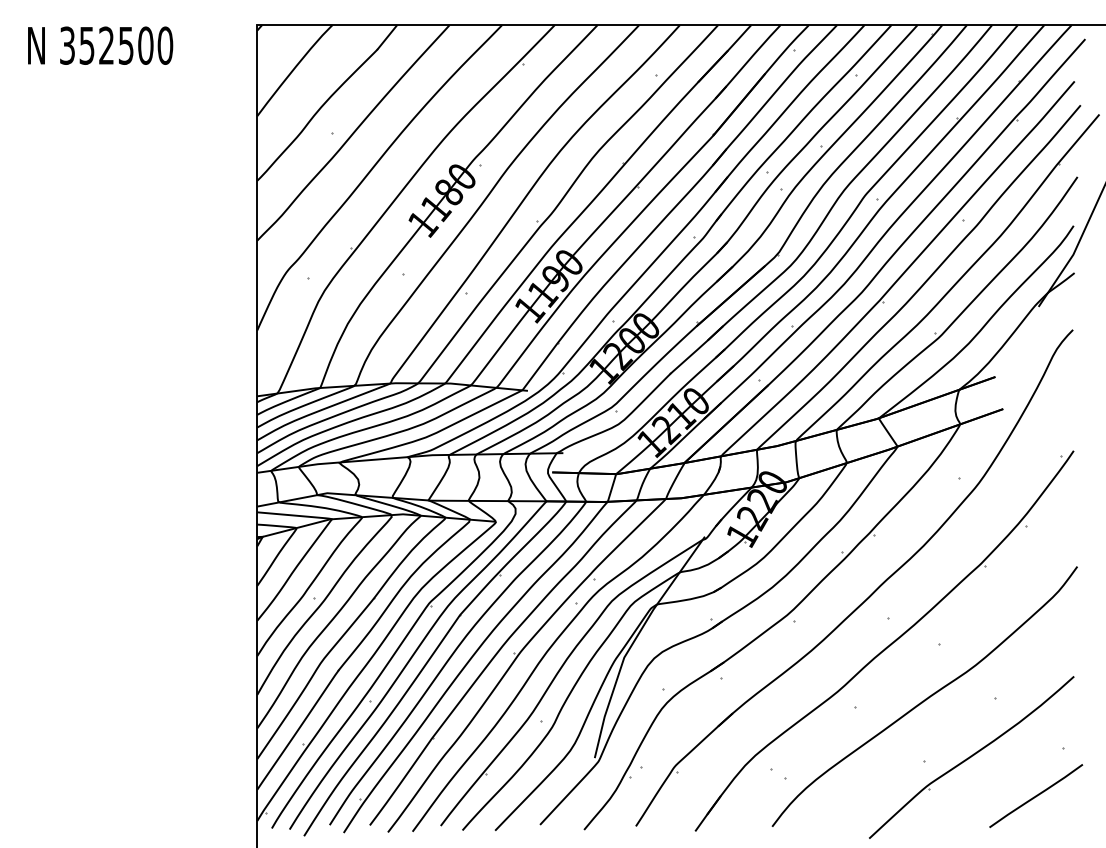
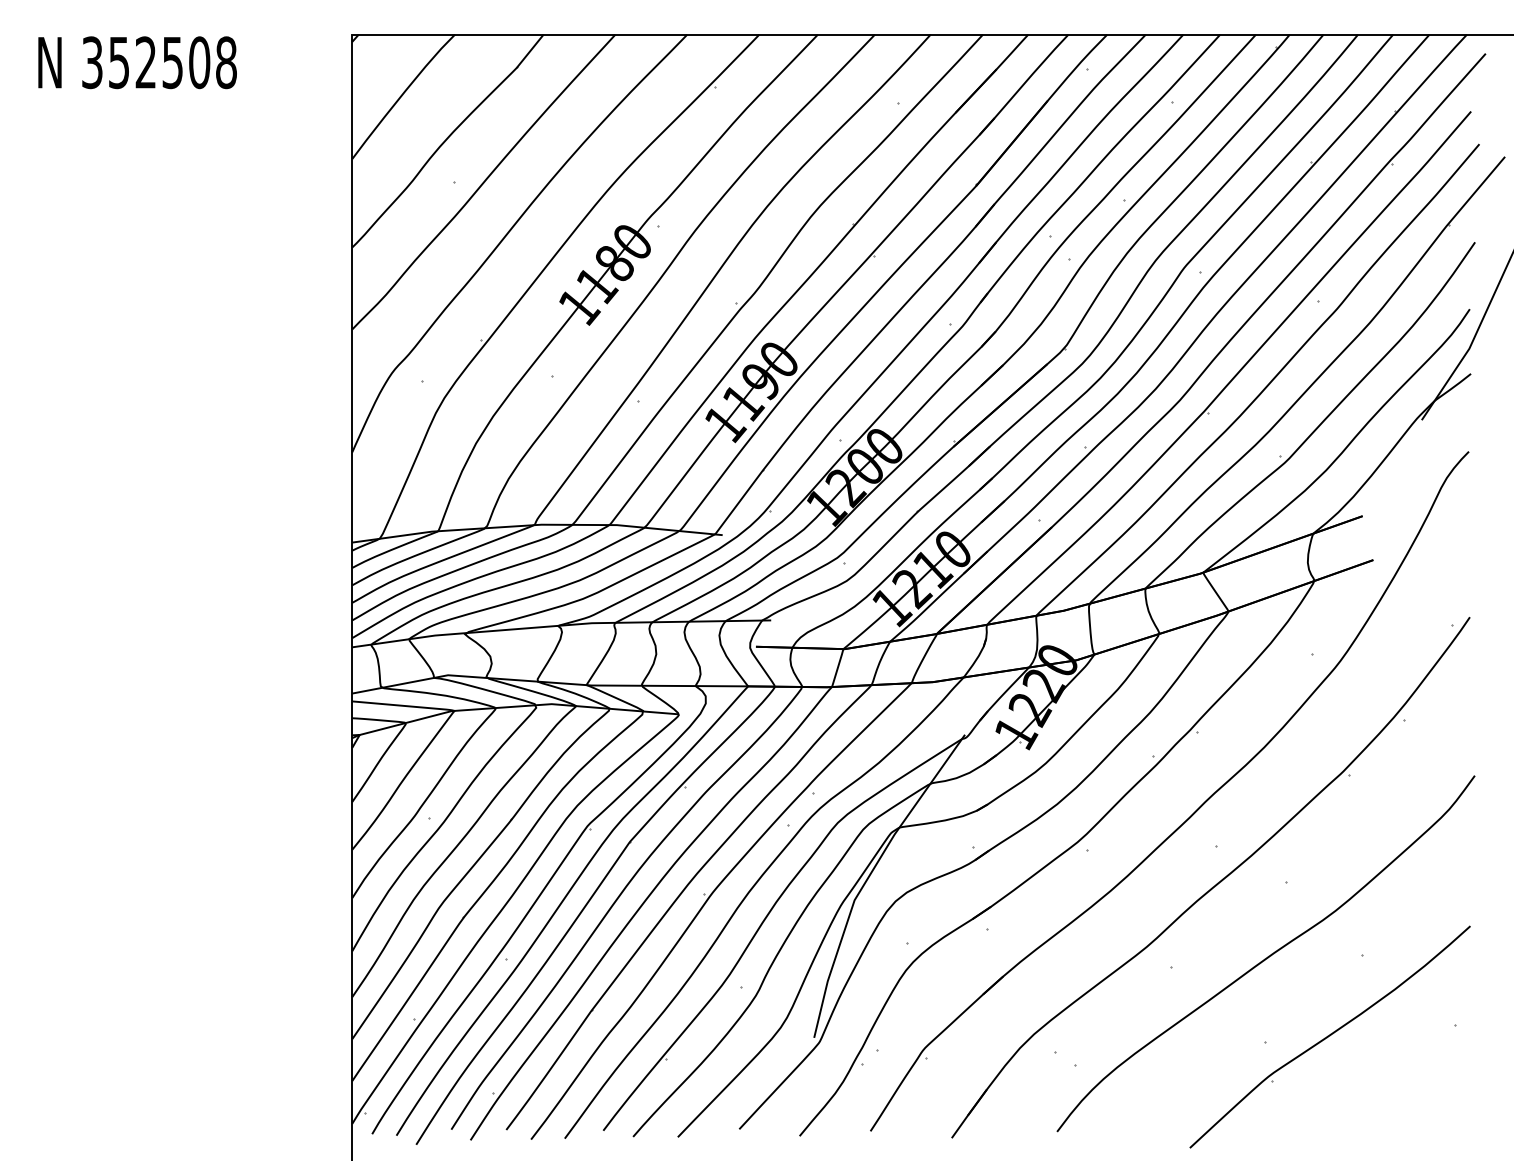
text: (165, 45) -> (226, 62), 352500 -> 352508
line: (1036, 795) -> (1418, 1089), removed

